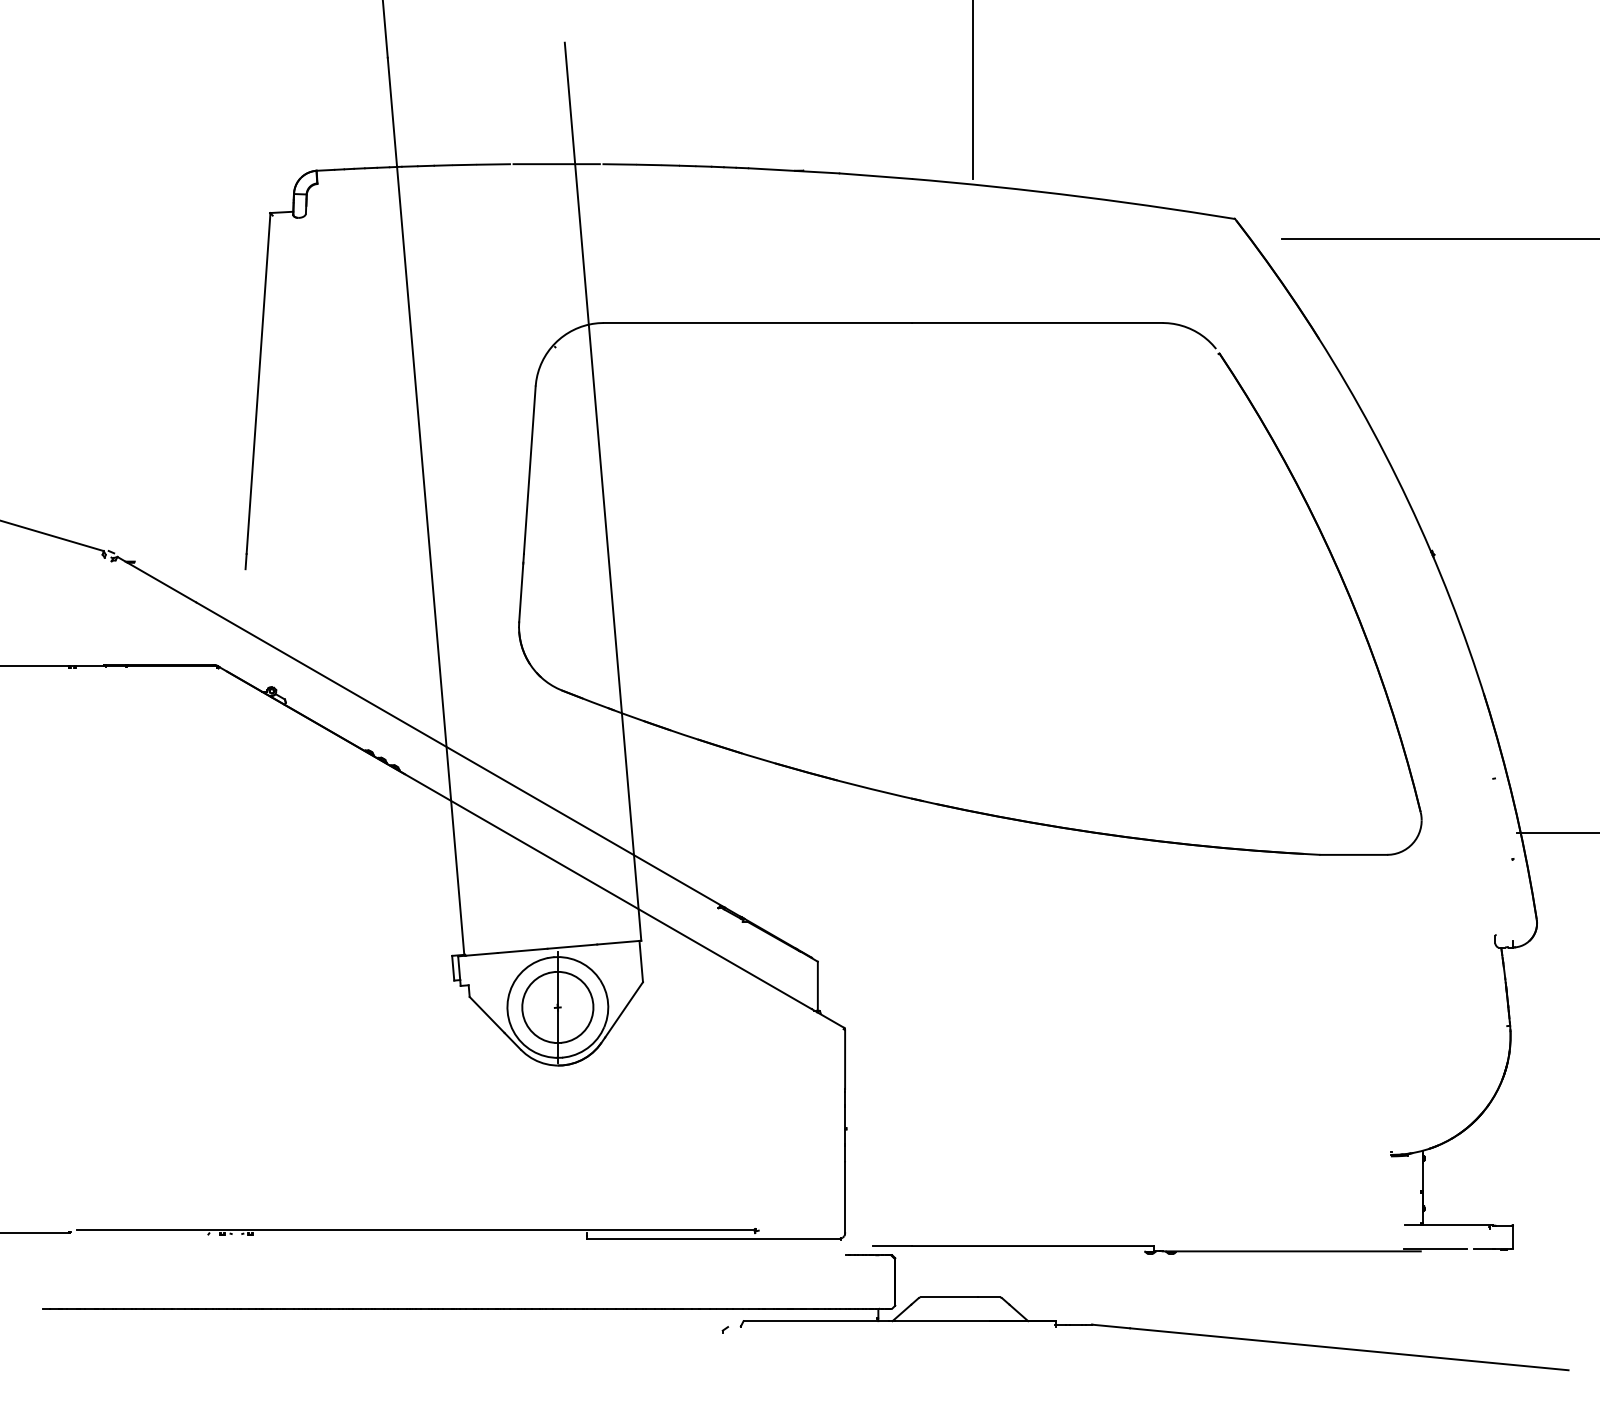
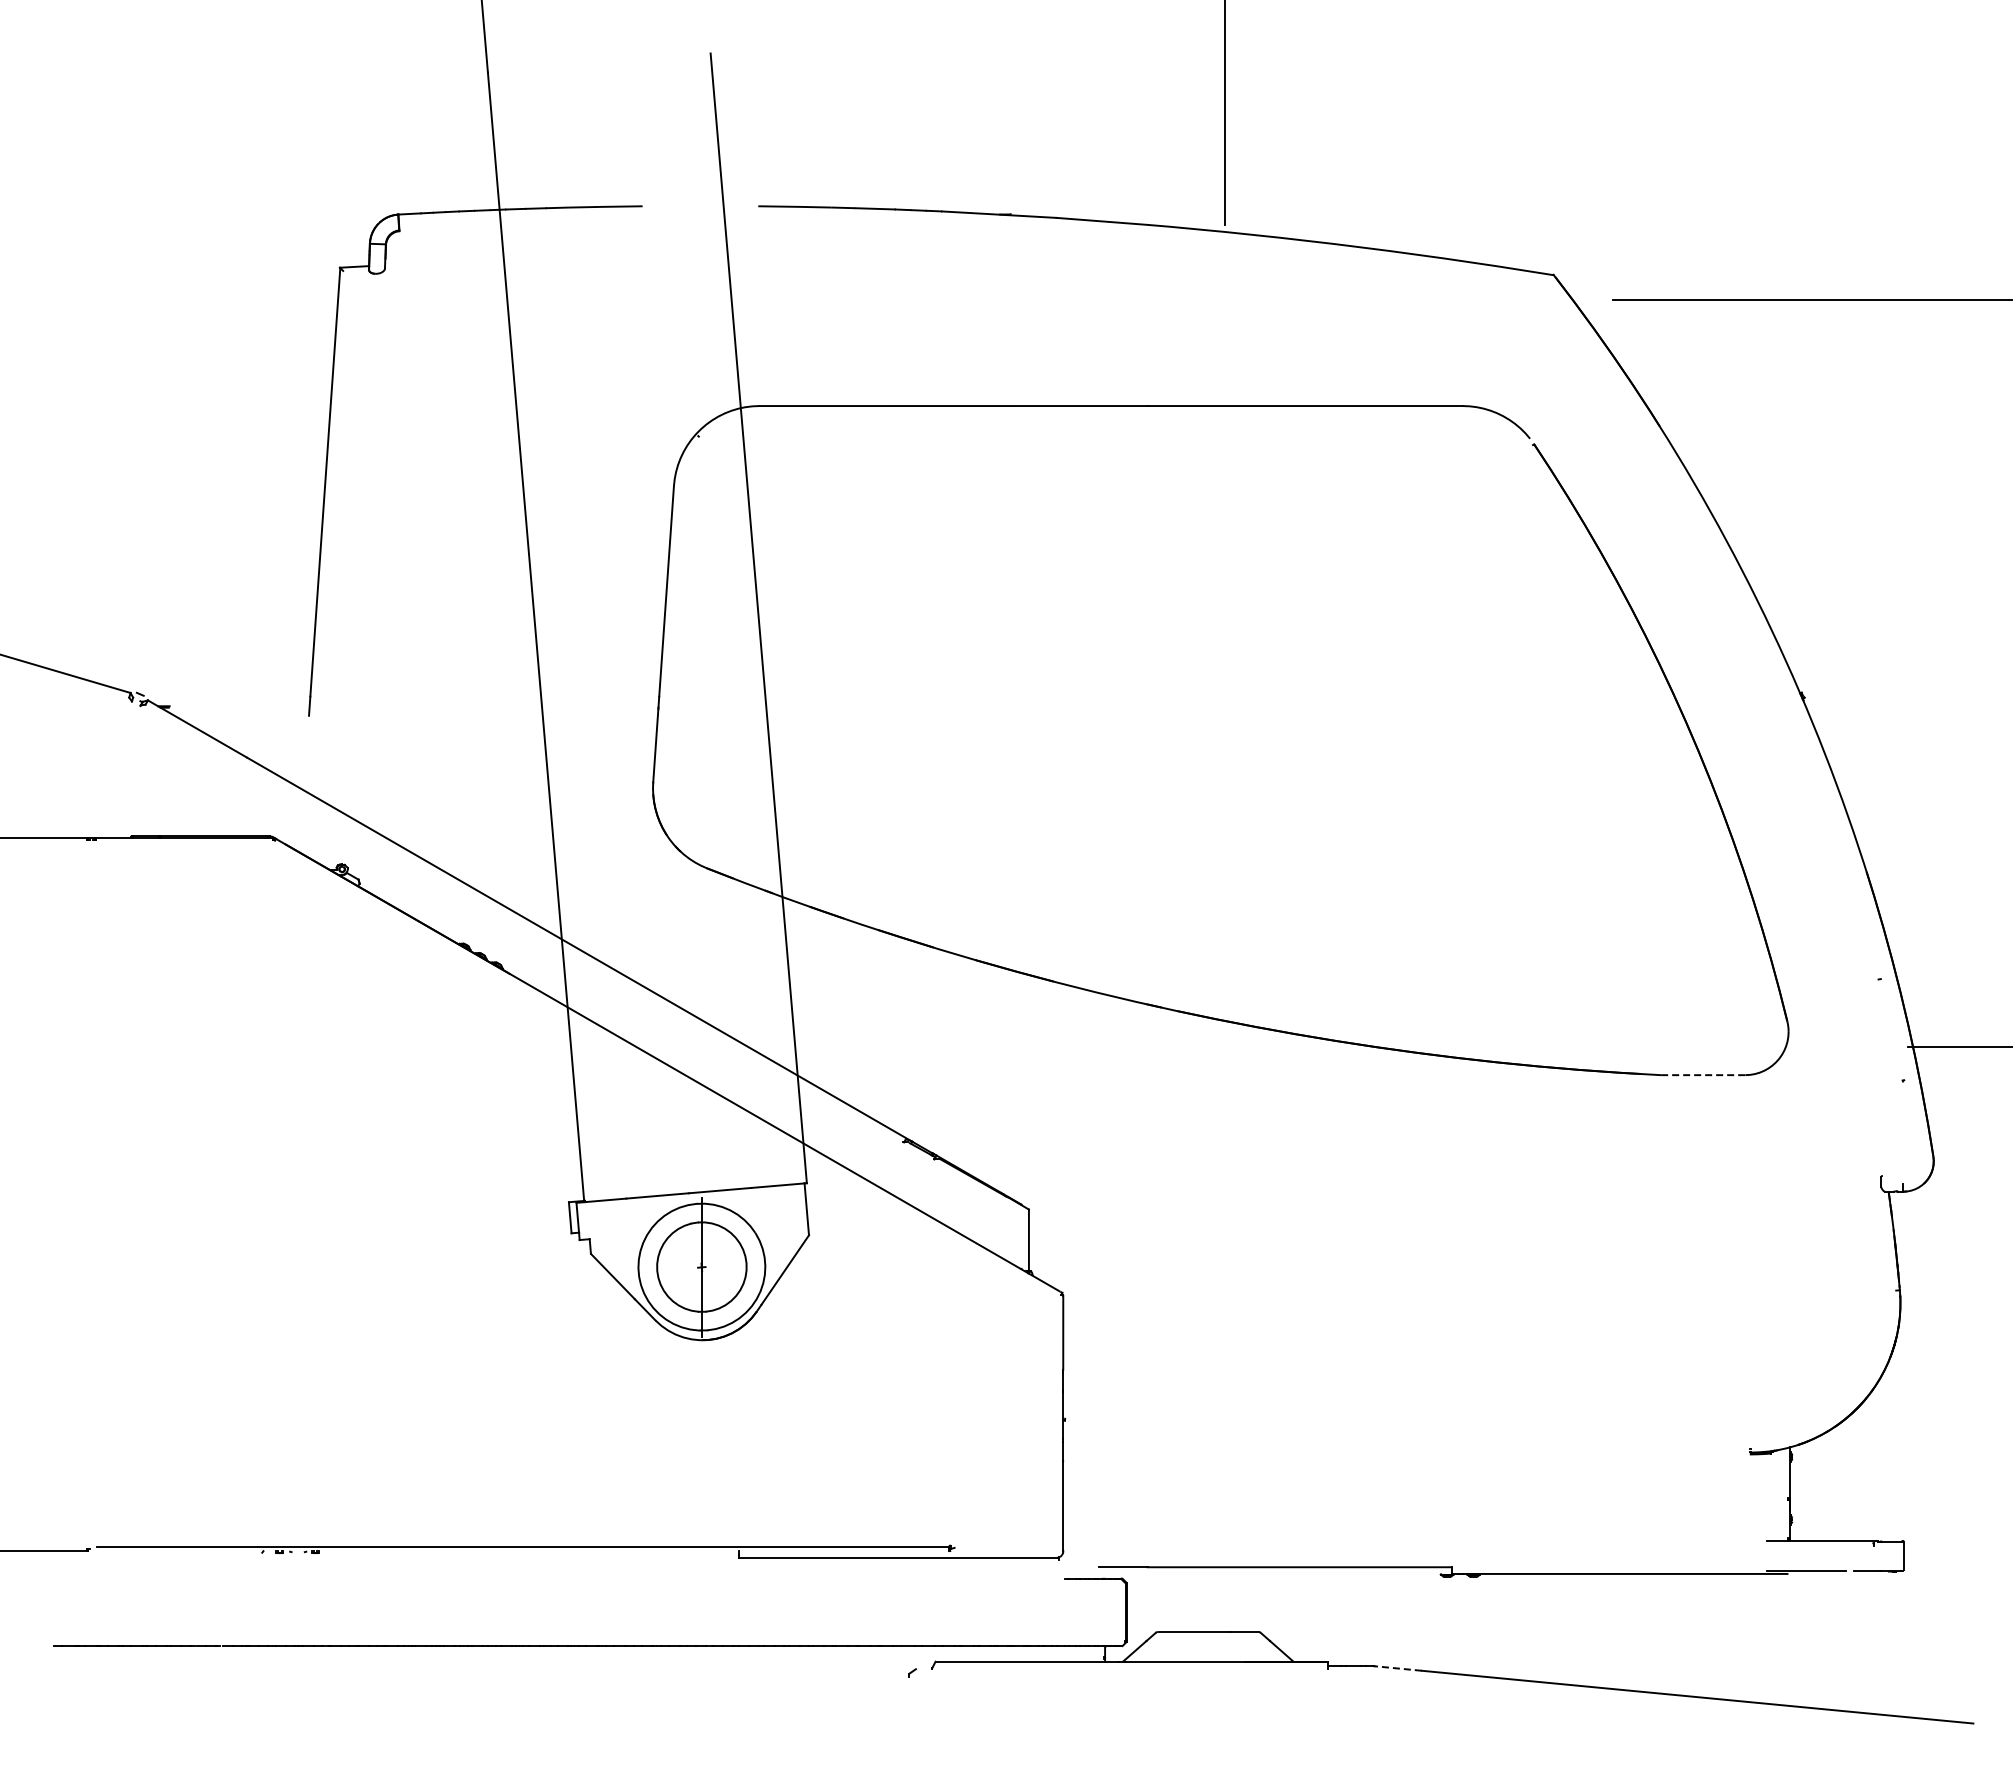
line: (556, 164) -> (700, 206), removed
line: (1354, 855) -> (1703, 1075), solid -> dashed
line: (1111, 1326) -> (1398, 1668), solid -> dashed

